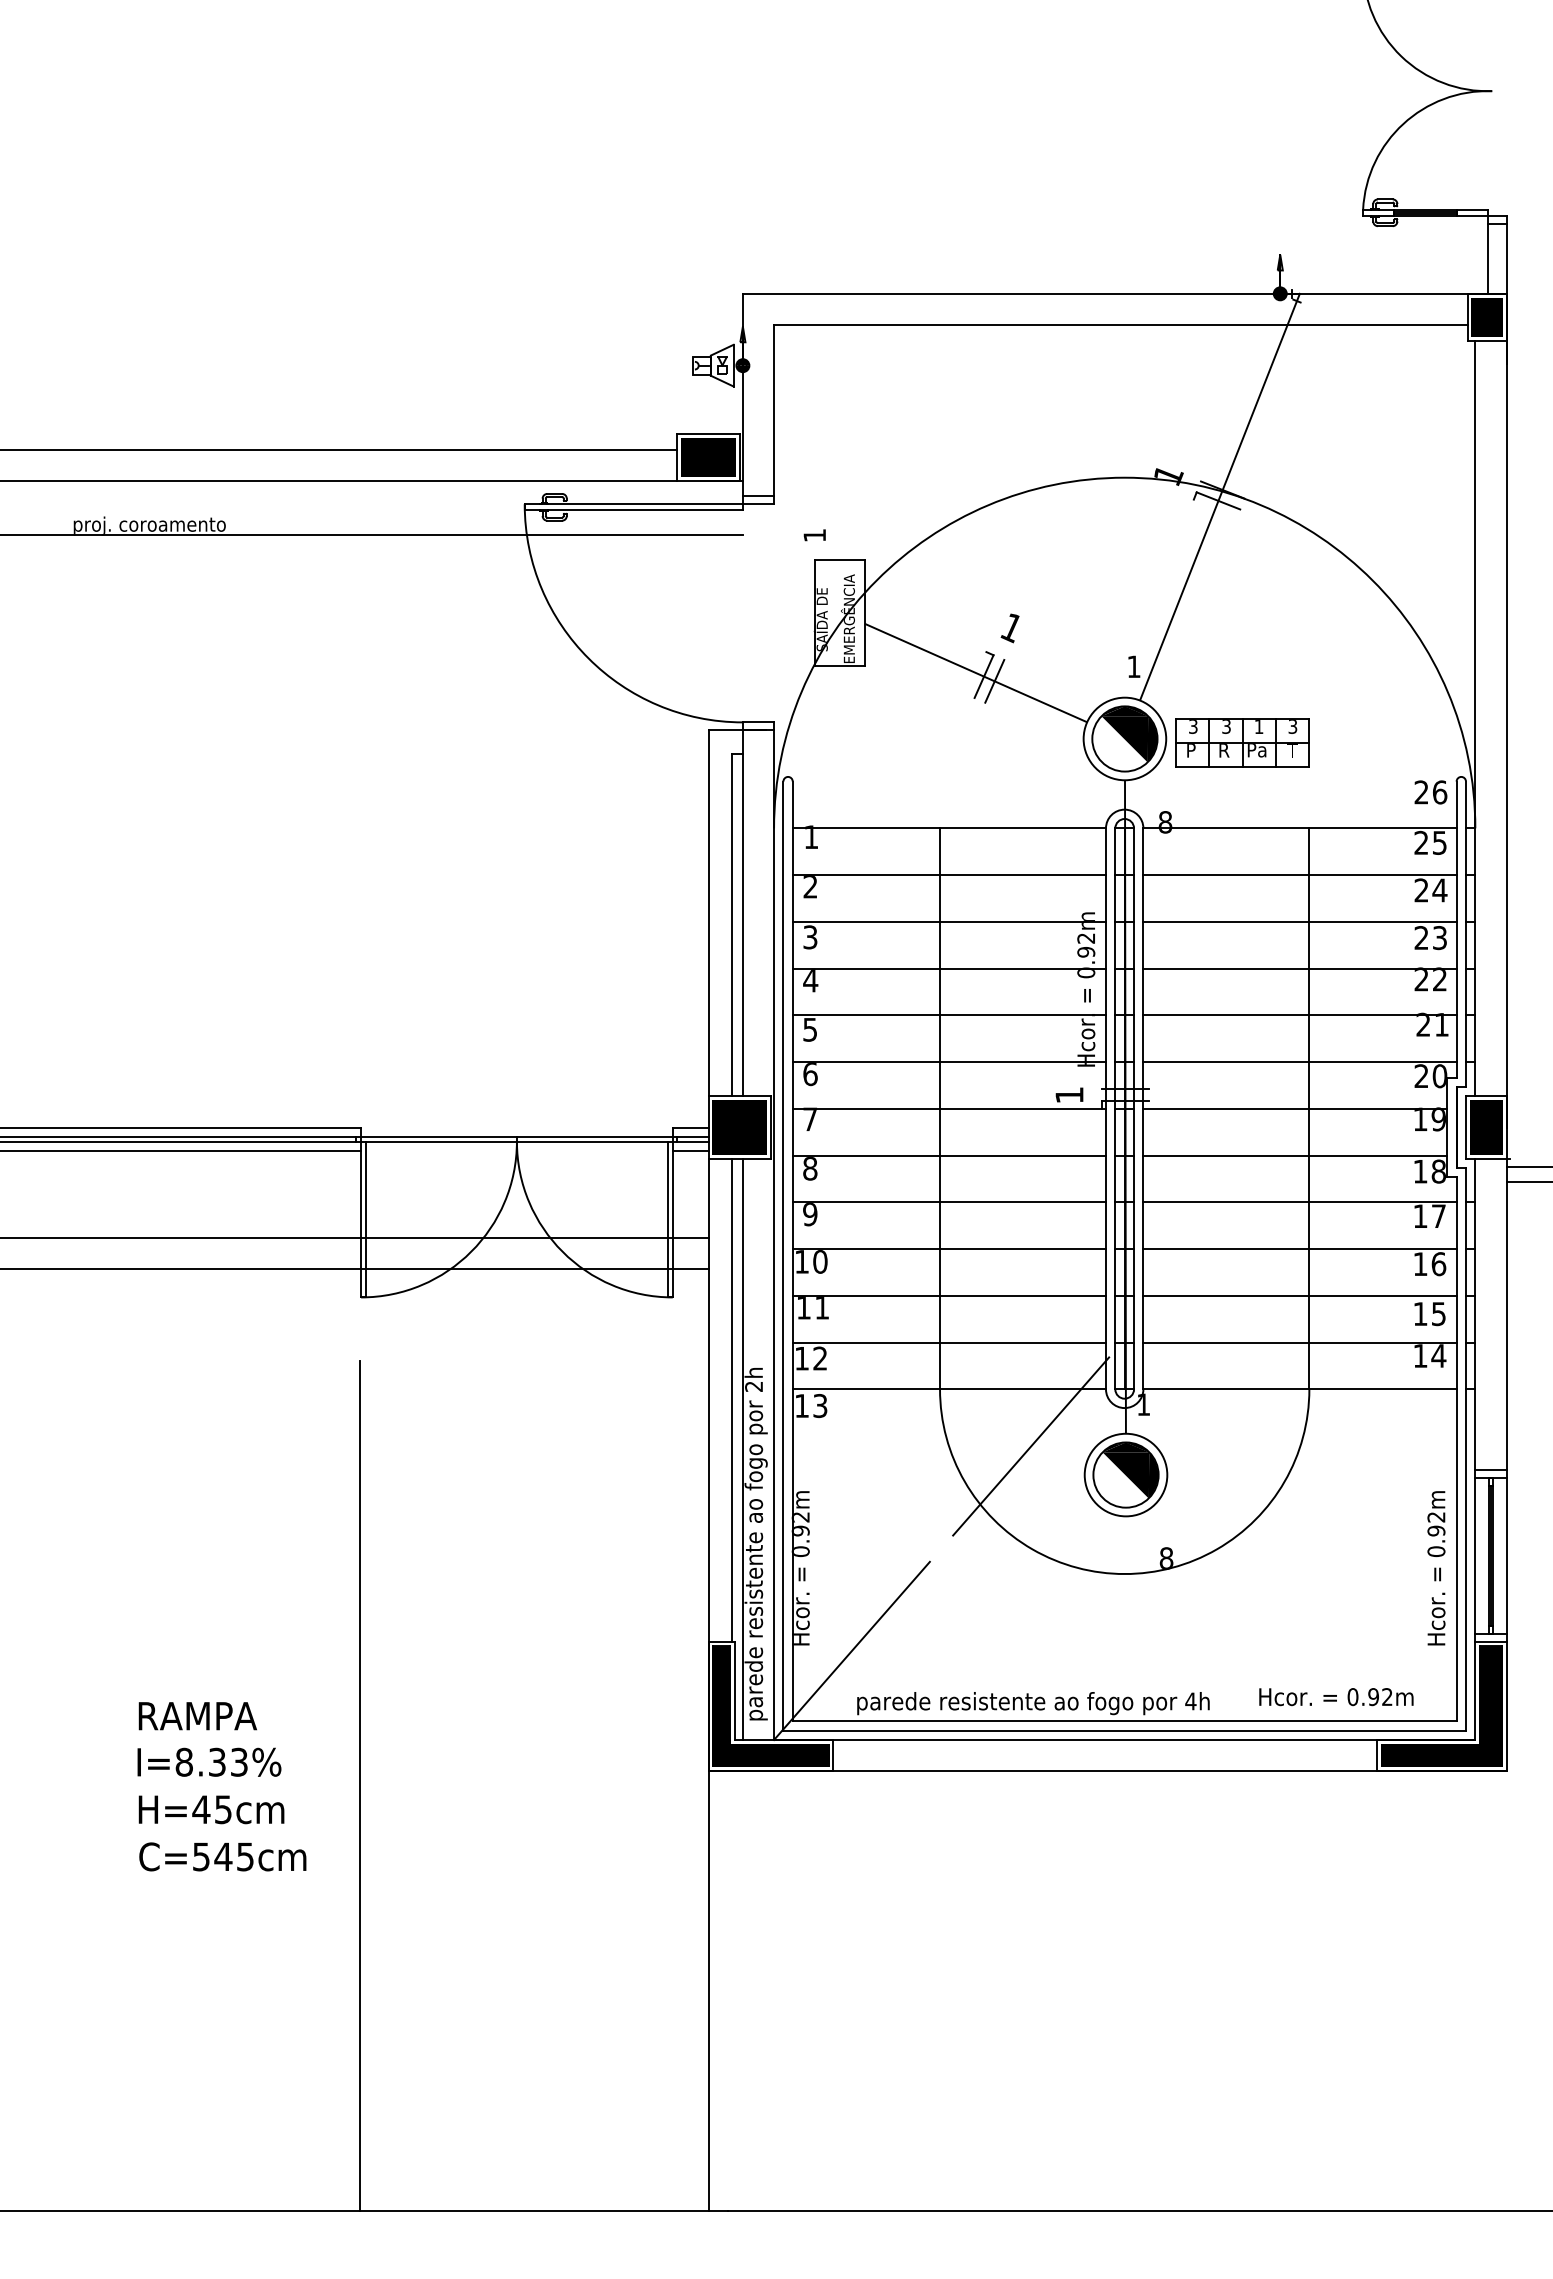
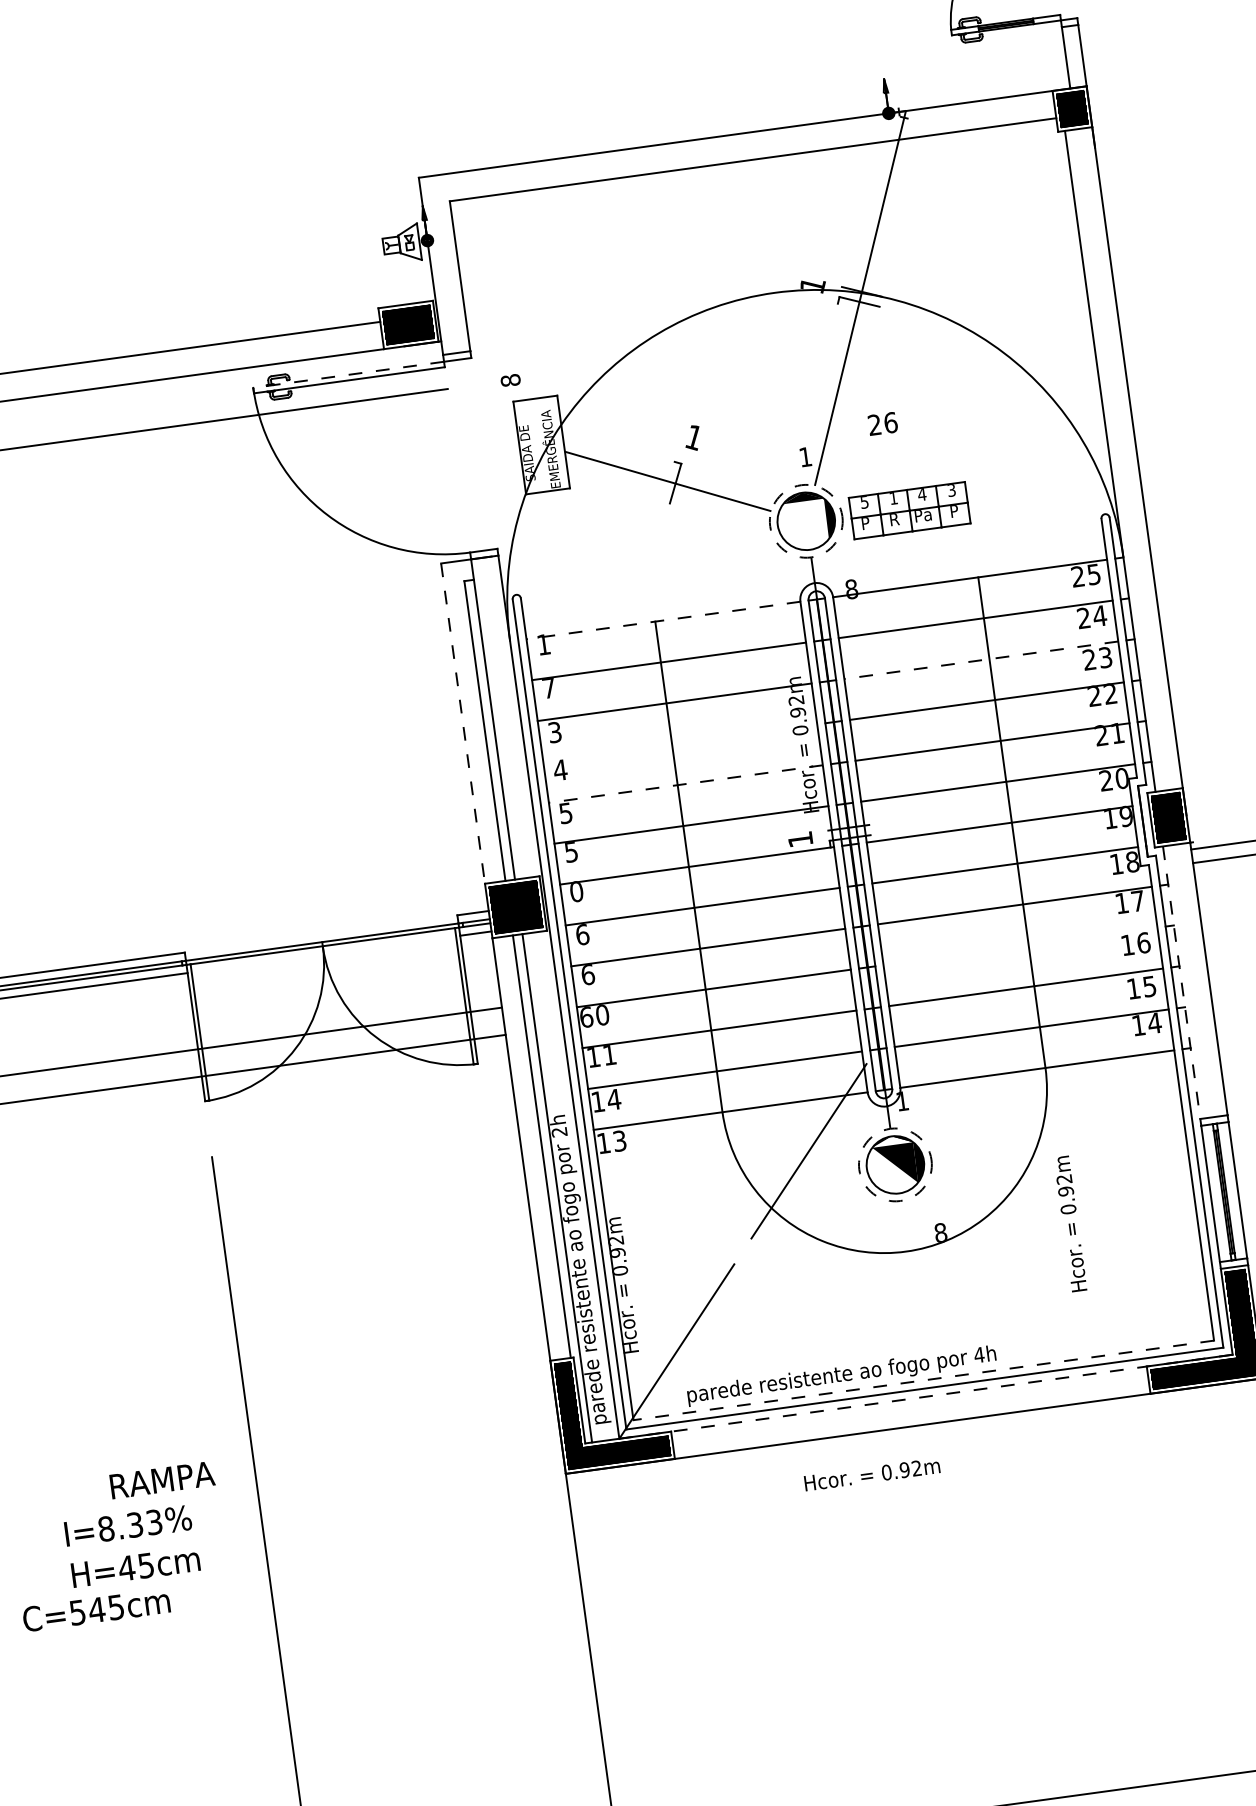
line: (633, 504) -> (348, 375), solid -> dashed
text: (814, 535) -> (510, 380), 1 -> 8
line: (994, 680) -> (685, 485), removed
text: (1193, 726) -> (864, 502), 3 -> 5
text: (1226, 726) -> (893, 498), 3 -> 1
text: (1258, 726) -> (921, 494), 1 -> 4
circle: (1124, 738) -> (805, 520), solid -> dashed
fill: (1124, 739) -> (805, 521), removed
text: (1292, 750) -> (954, 511), T -> P
text: (1430, 792) -> (882, 424), moved
line: (949, 828) -> (663, 620), solid -> dashed
text: (810, 887) -> (549, 688), 2 -> 7
line: (708, 913) -> (463, 723), solid -> dashed
line: (1300, 921) -> (981, 659), solid -> dashed
line: (948, 968) -> (679, 743), removed
line: (949, 1015) -> (685, 784), solid -> dashed
text: (810, 1074) -> (571, 852), 6 -> 5
text: (810, 1119) -> (576, 891), 7 -> 0
text: (810, 1168) -> (582, 934), 8 -> 6
text: (810, 1214) -> (588, 974), 9 -> 6
line: (1299, 1249) -> (1020, 946), removed
text: (802, 1261) -> (586, 1016), 10 -> 60
line: (1475, 1314) -> (1181, 982), solid -> dashed
text: (819, 1358) -> (613, 1099), 12 -> 14
fill: (1125, 1447) -> (891, 1140), removed
circle: (1125, 1474) -> (894, 1164), solid -> dashed
text: (1436, 1568) -> (1070, 1224), moved
text: (1336, 1697) -> (872, 1474), moved
text: (197, 1716) -> (162, 1480), moved
line: (1124, 1721) -> (923, 1380), solid -> dashed
line: (1124, 1740) -> (925, 1397), solid -> dashed
text: (222, 1856) -> (96, 1609), moved

